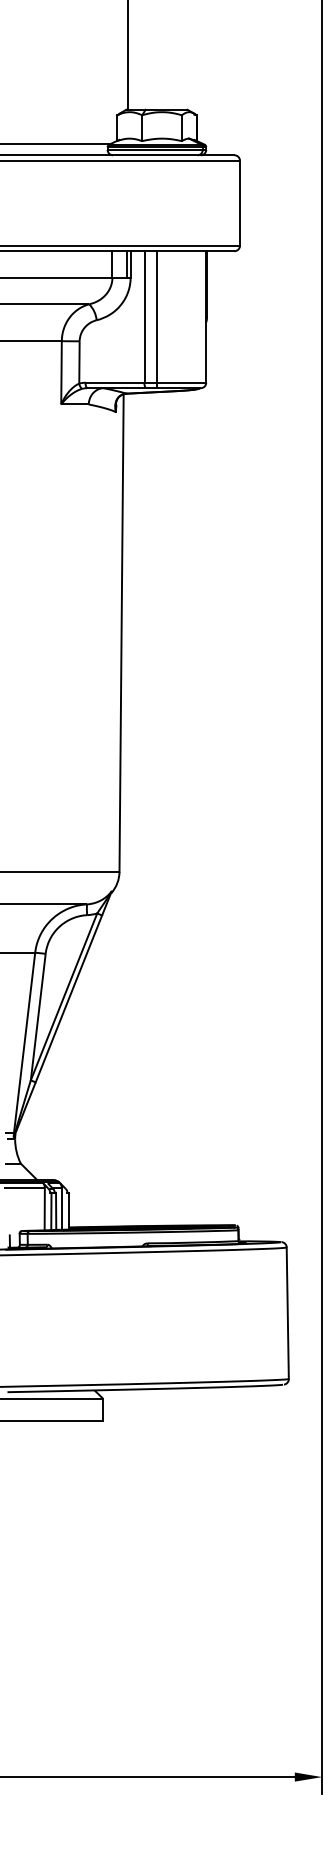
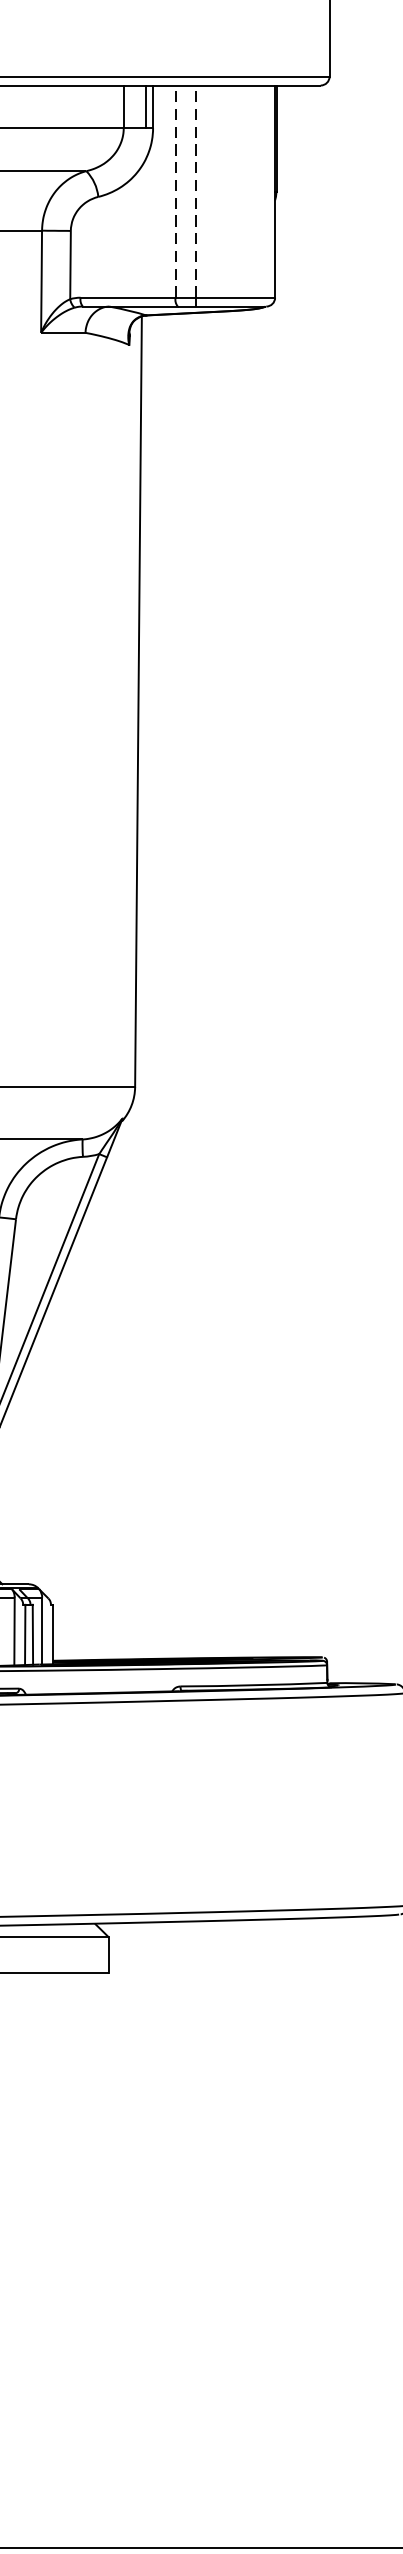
line: (144, 316) -> (175, 190), solid -> dashed
line: (156, 316) -> (194, 190), solid -> dashed

